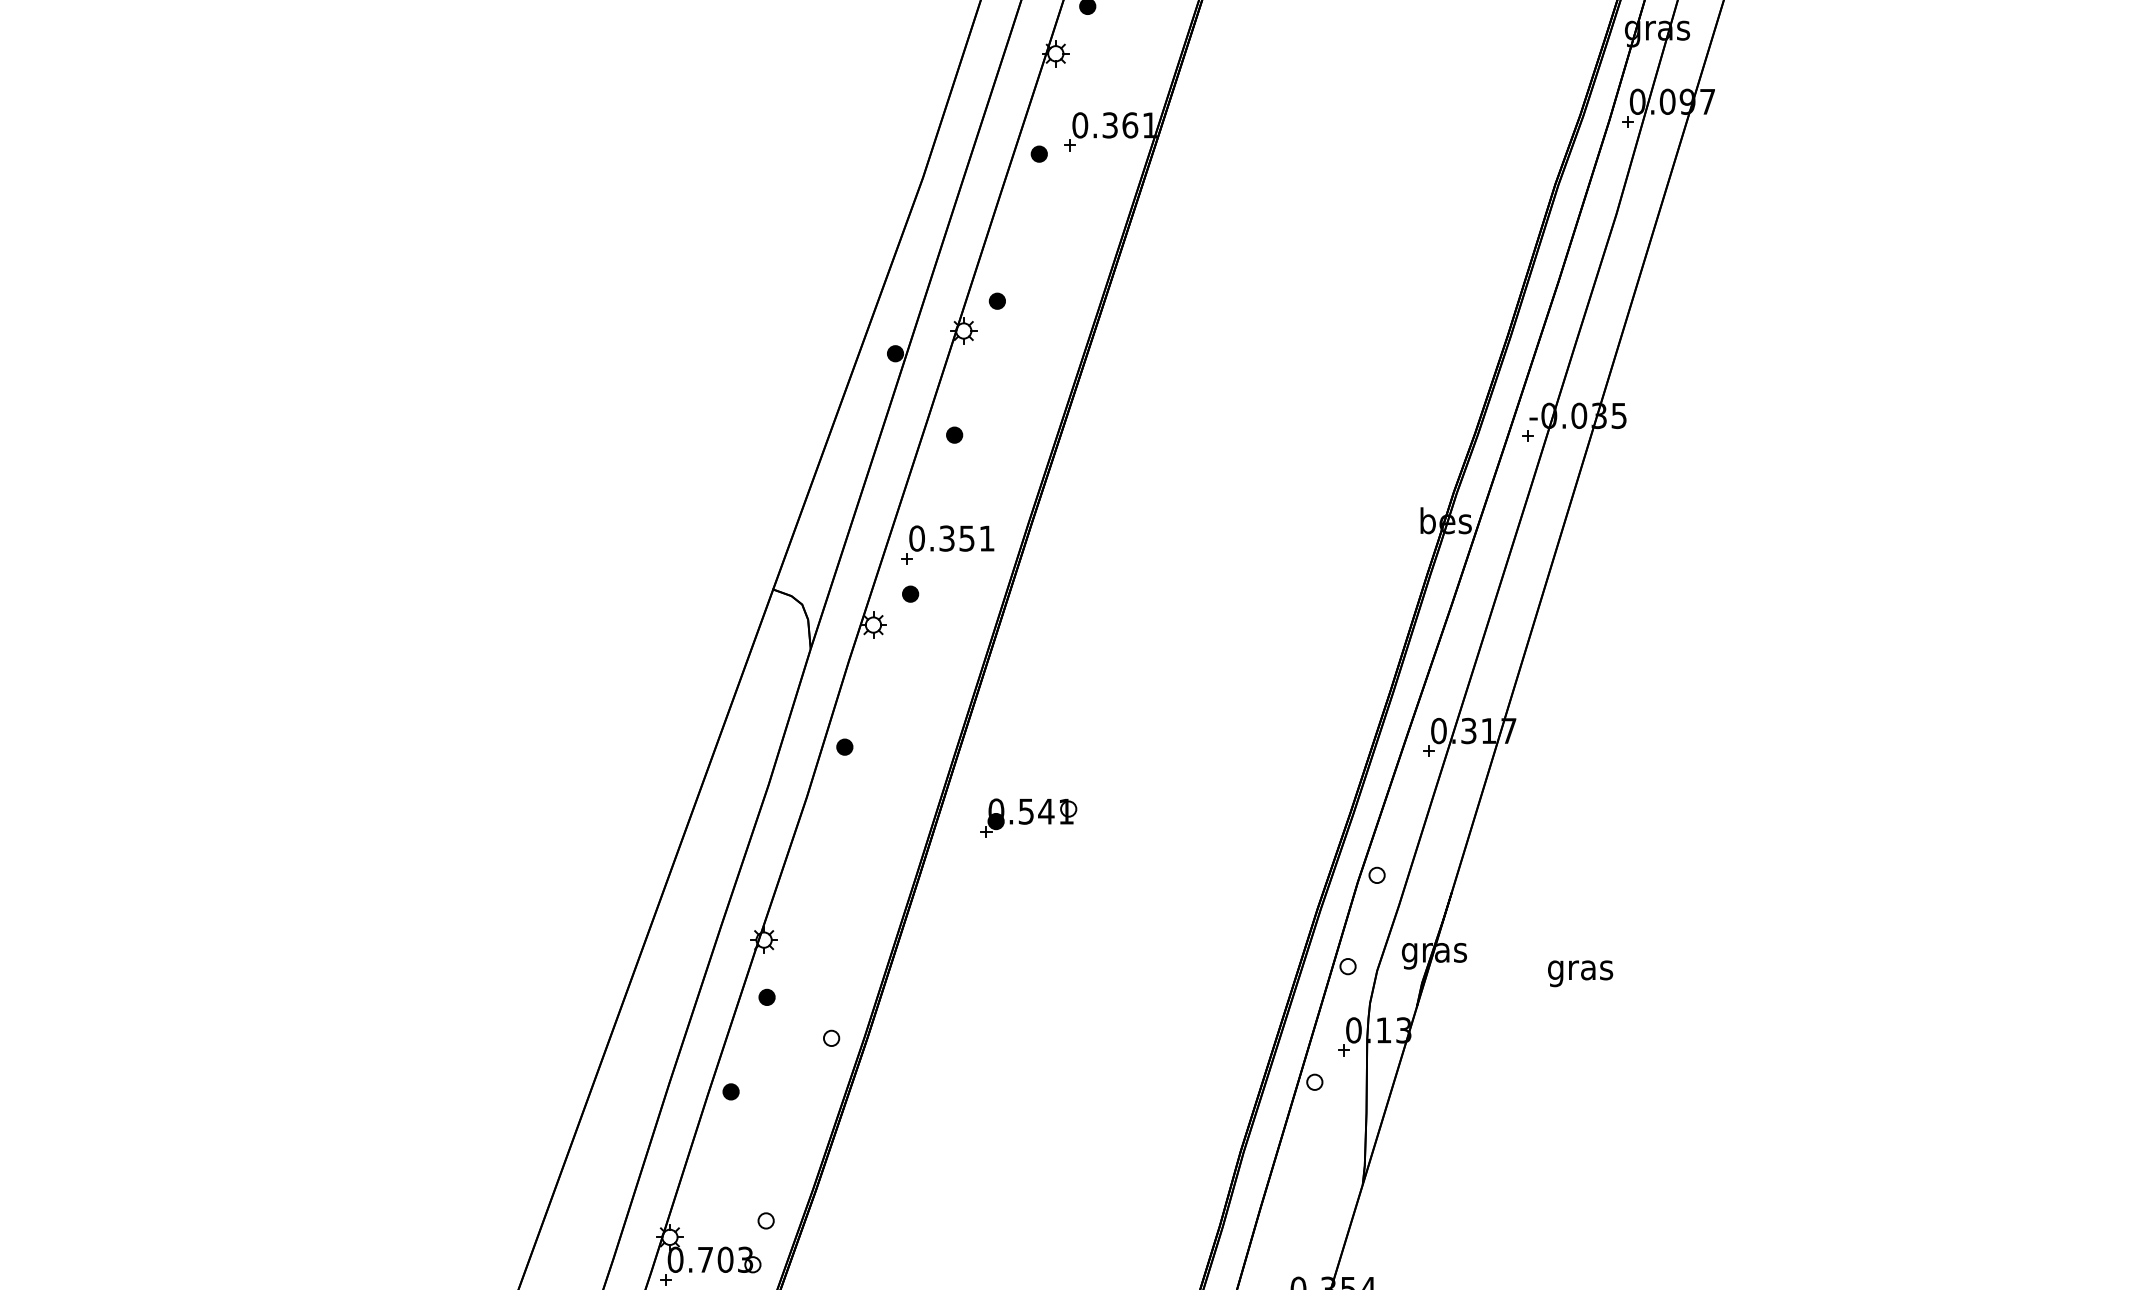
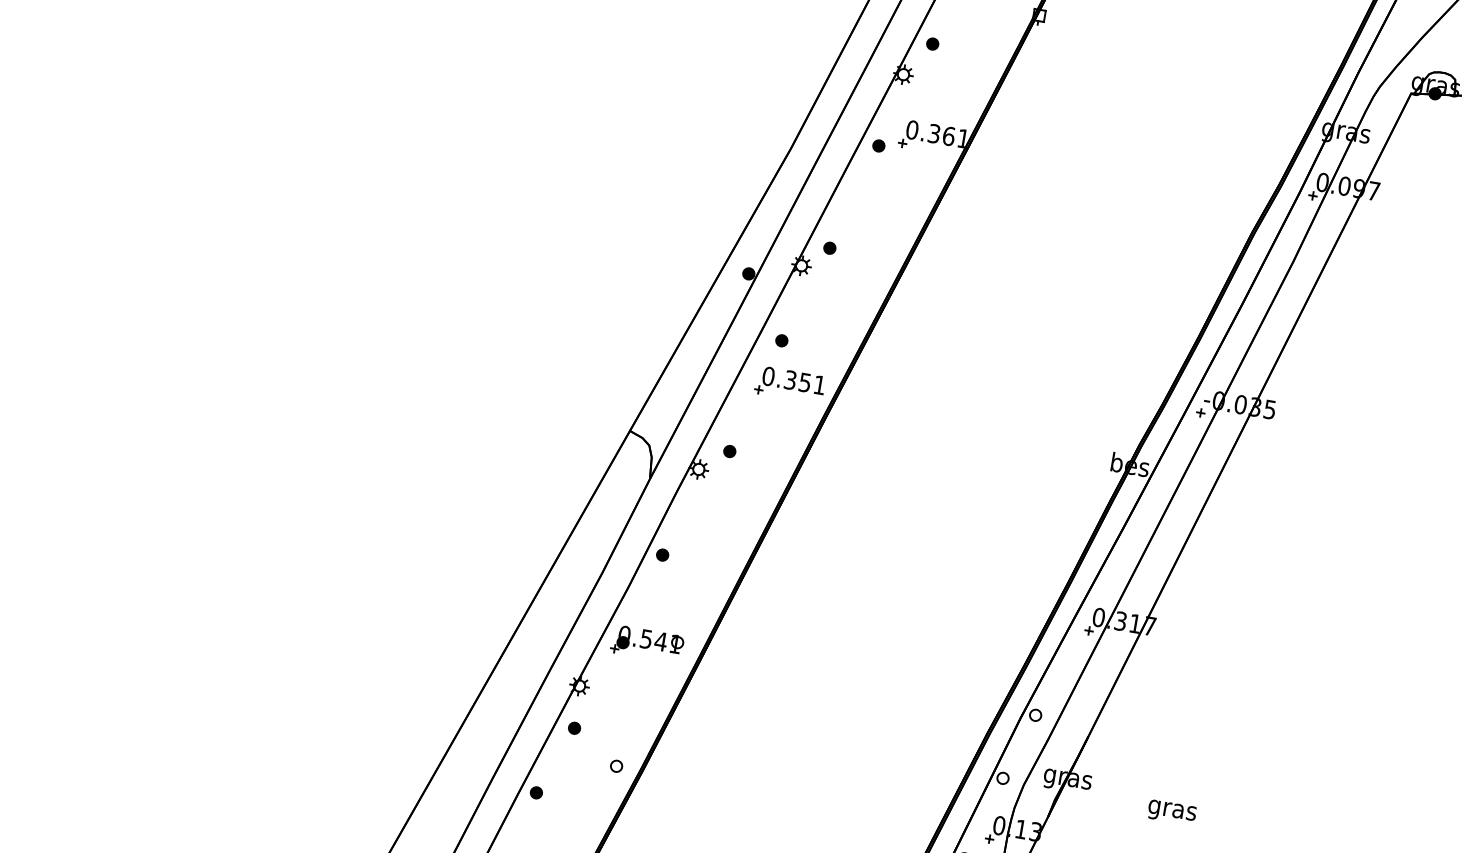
part: (947, 544) -> (790, 384), moved
part: (1028, 817) -> (647, 643), moved

